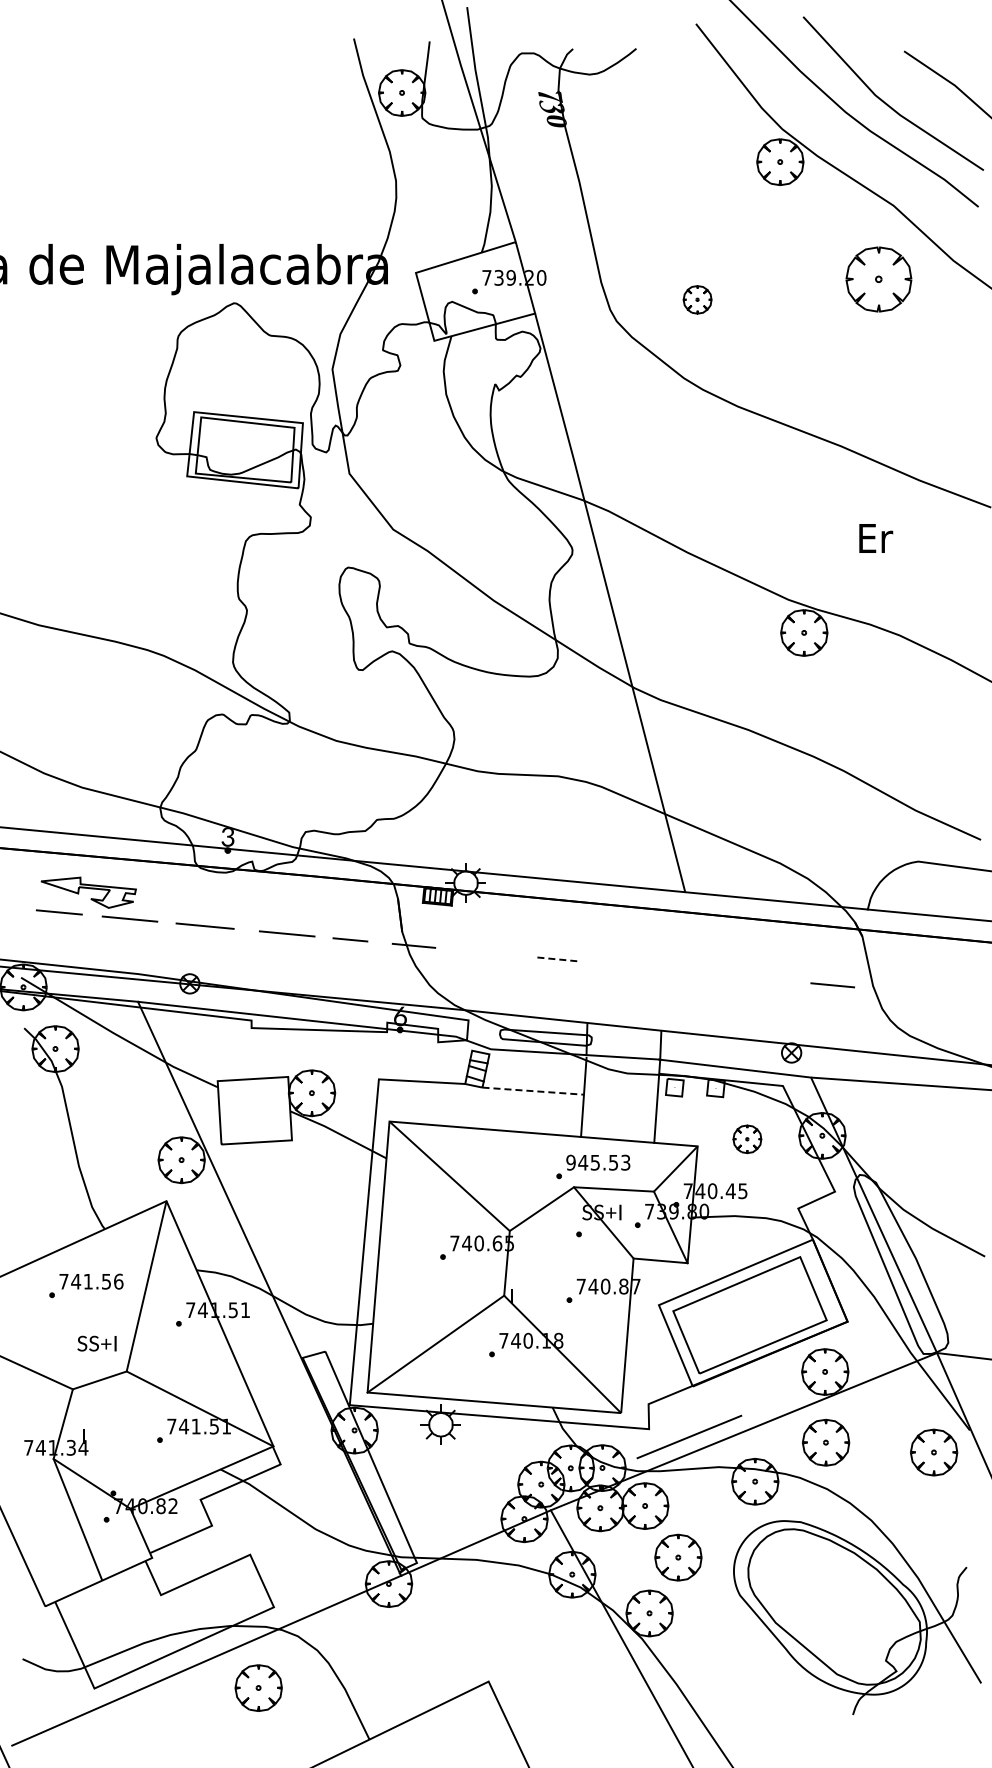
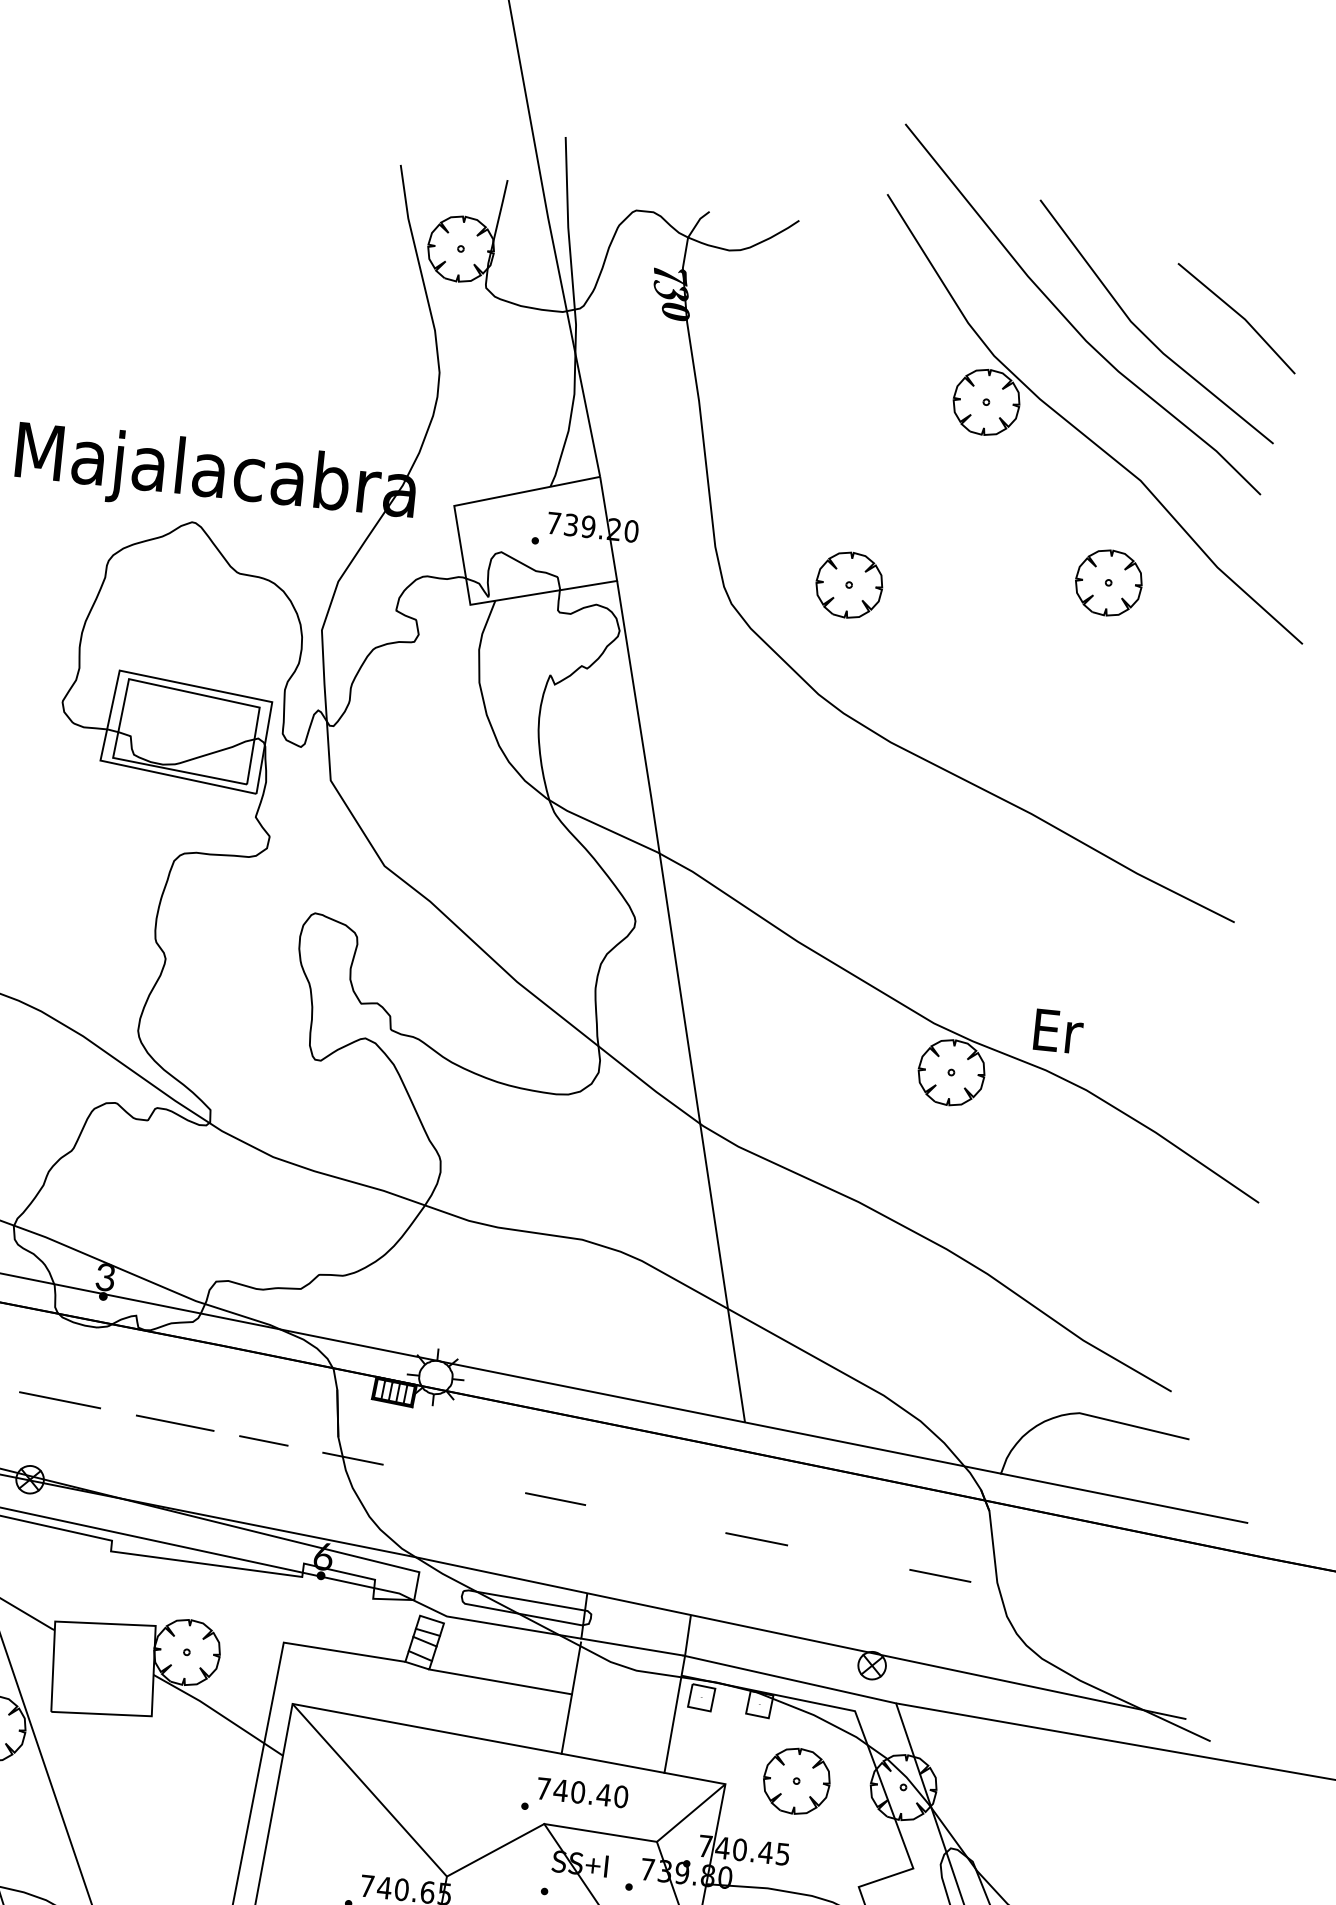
part: (878, 279) -> (1108, 582), size x0.71
part: (697, 299) -> (849, 584), size x1.67
text: (876, 538) -> (1059, 1031), moved
line: (558, 959) -> (555, 1499), dashed -> solid
line: (701, 972) -> (756, 1538), added
line: (533, 1091) -> (500, 1682), dashed -> solid
part: (747, 1139) -> (796, 1781), size x1.67
text: (598, 1162) -> (582, 1792), 945.53 -> 740.40

